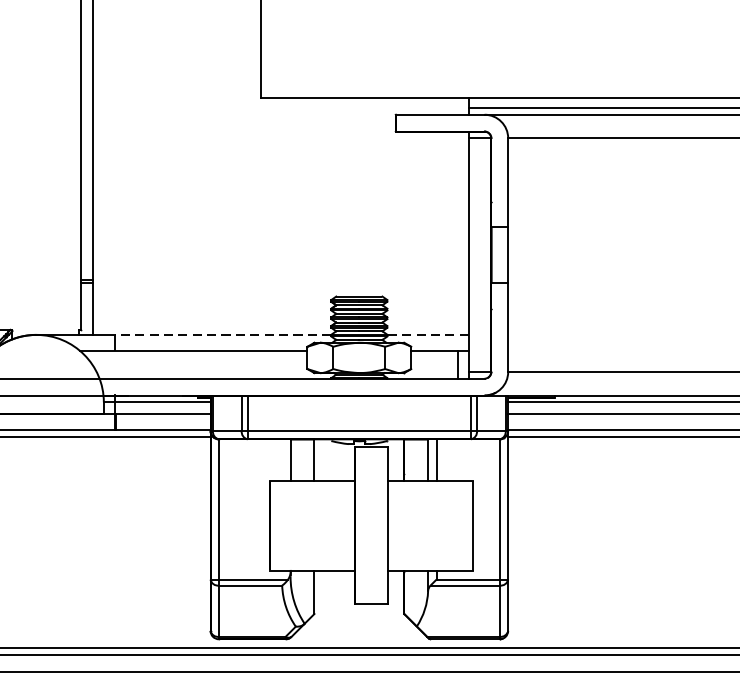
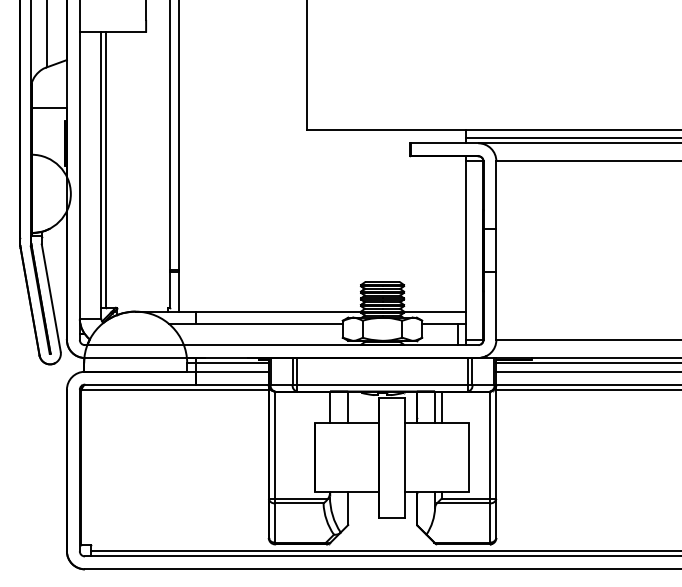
line: (223, 334) -> (278, 311), dashed -> solid
line: (427, 334) -> (434, 311), dashed -> solid

